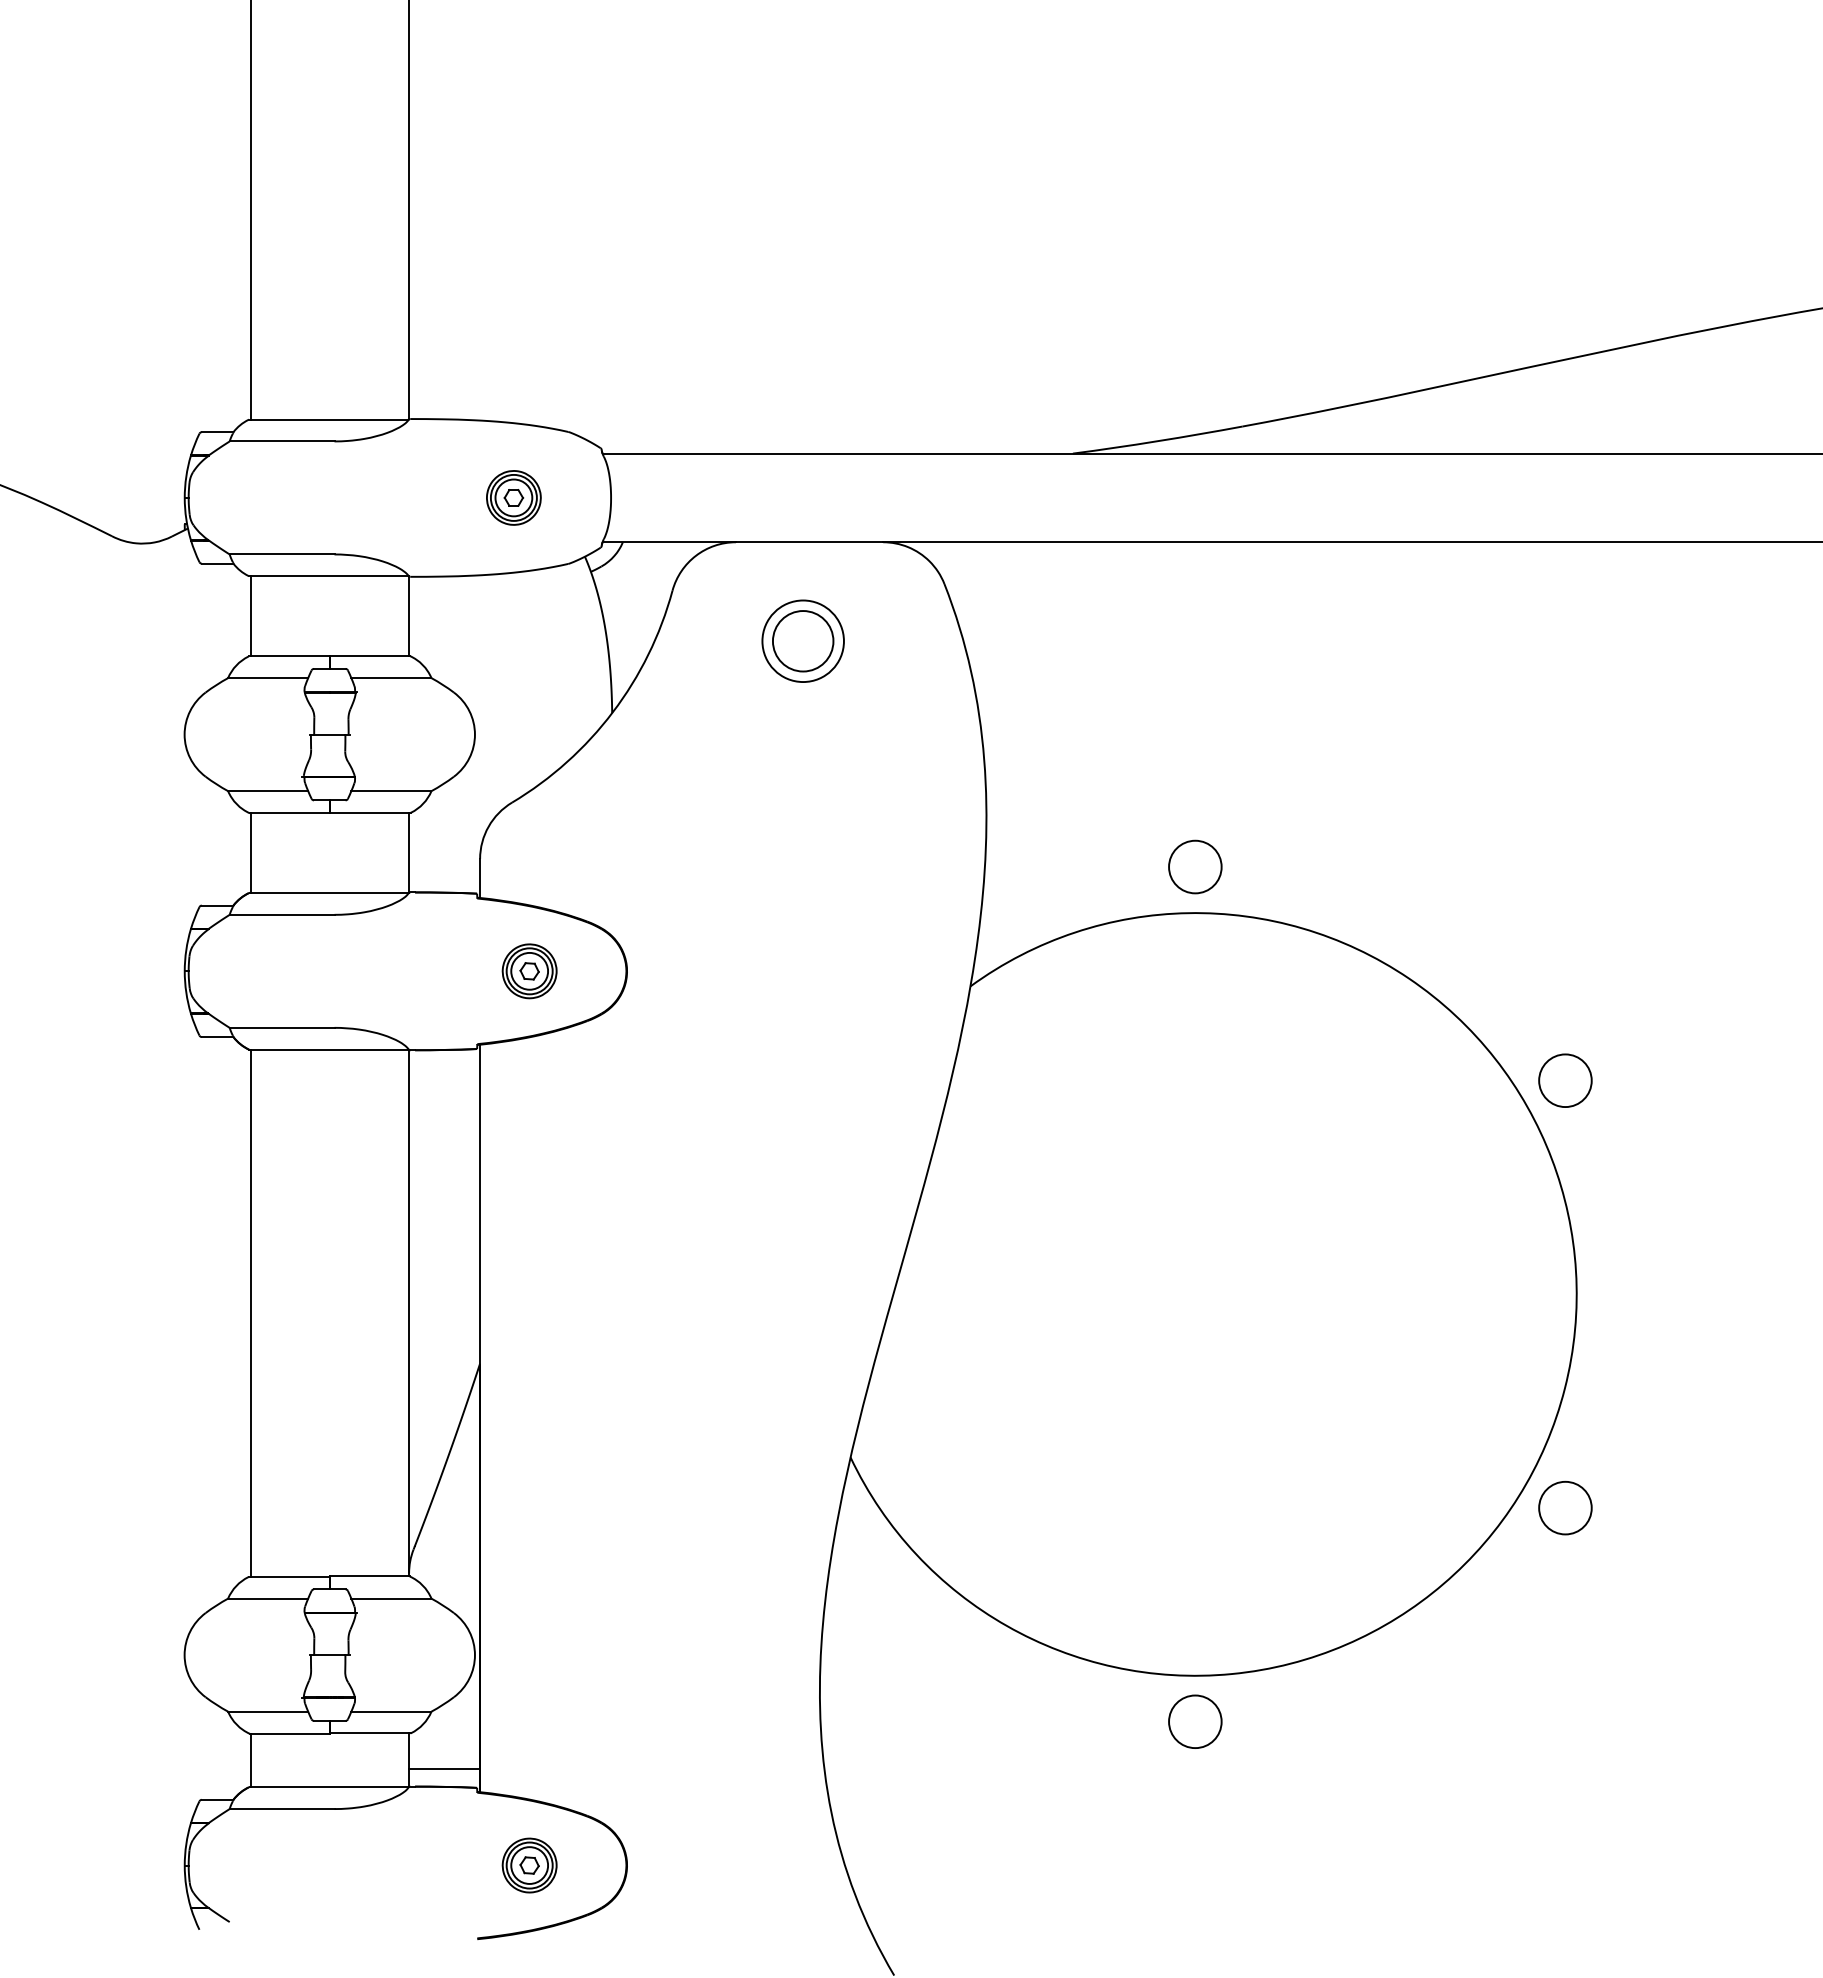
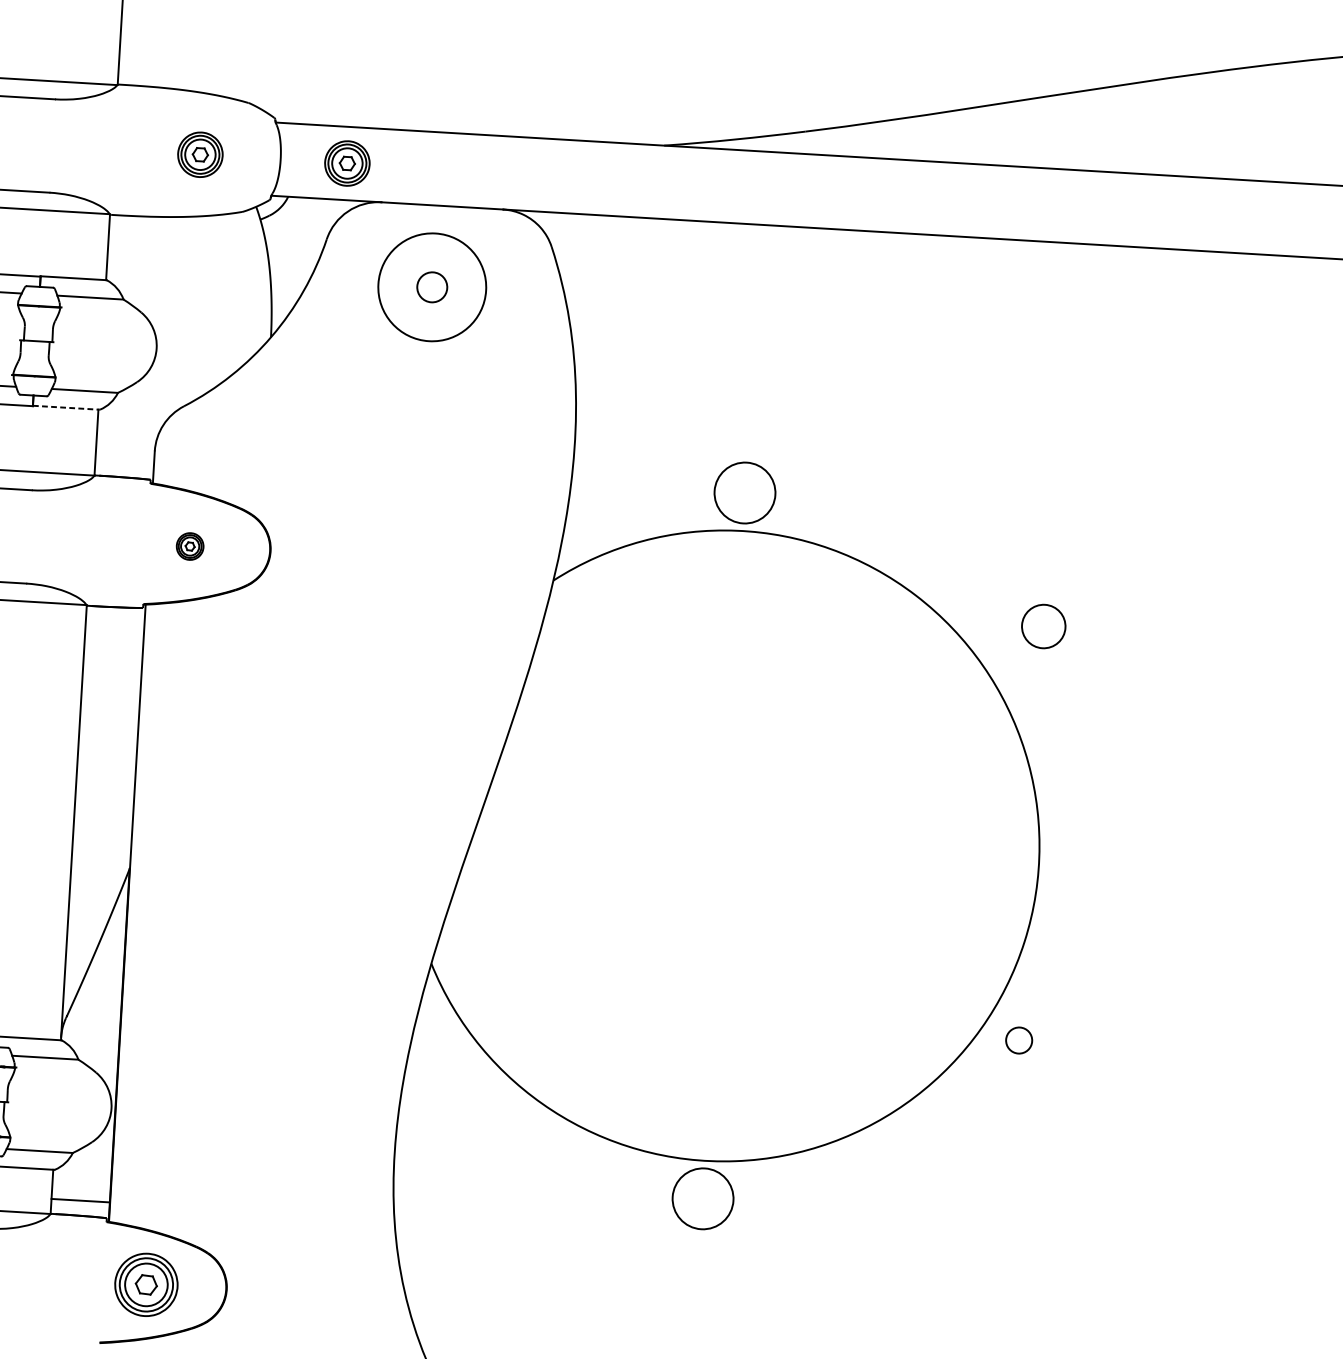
part: (691, 497) -> (347, 163), added
circle: (802, 641) -> (431, 287), size x0.6
circle: (802, 641) -> (431, 287), size x1.6
line: (370, 812) -> (66, 407), solid -> dashed
circle: (1195, 866) -> (745, 492), size x1.4
part: (529, 971) -> (190, 546), size x0.6
circle: (1565, 1080) -> (1043, 626), moved
circle: (1565, 1507) -> (1019, 1040), size x0.6
circle: (1195, 1721) -> (703, 1198), size x1.4
part: (529, 1865) -> (146, 1284), size x1.4

